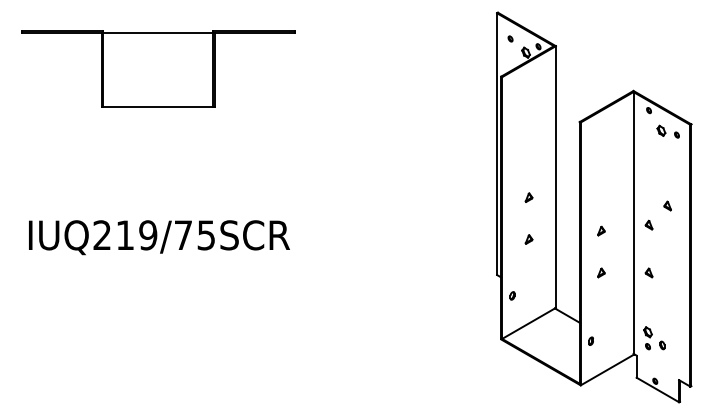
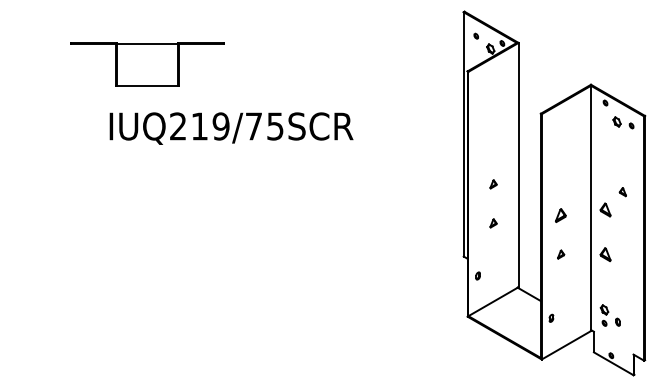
part: (158, 69) -> (147, 64), size x0.6
part: (649, 224) -> (605, 209), size x1.6
part: (601, 231) -> (561, 215), size x1.6
text: (159, 237) -> (231, 128), moved
part: (649, 272) -> (605, 254), size x1.6

